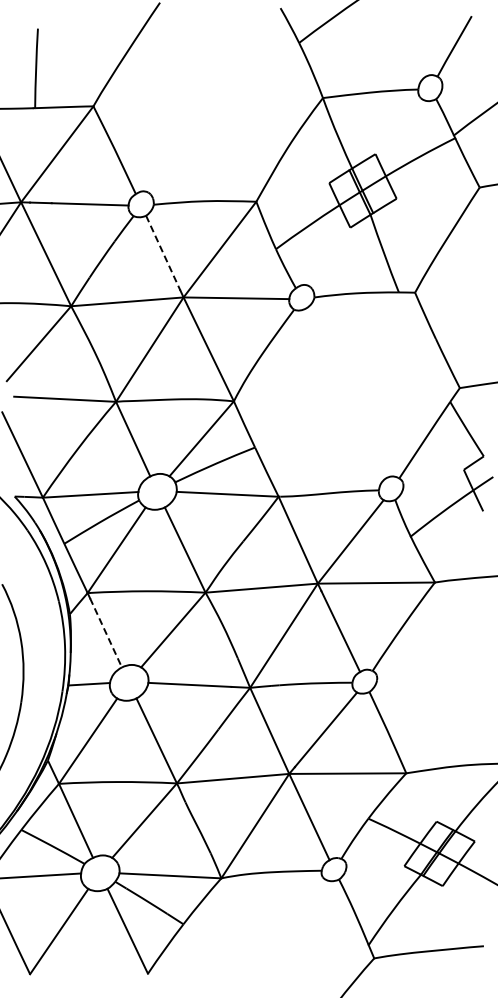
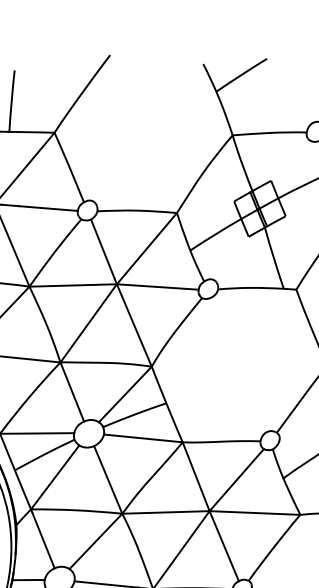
line: (163, 253) -> (103, 249), dashed -> solid
line: (106, 633) -> (44, 541), dashed -> solid

